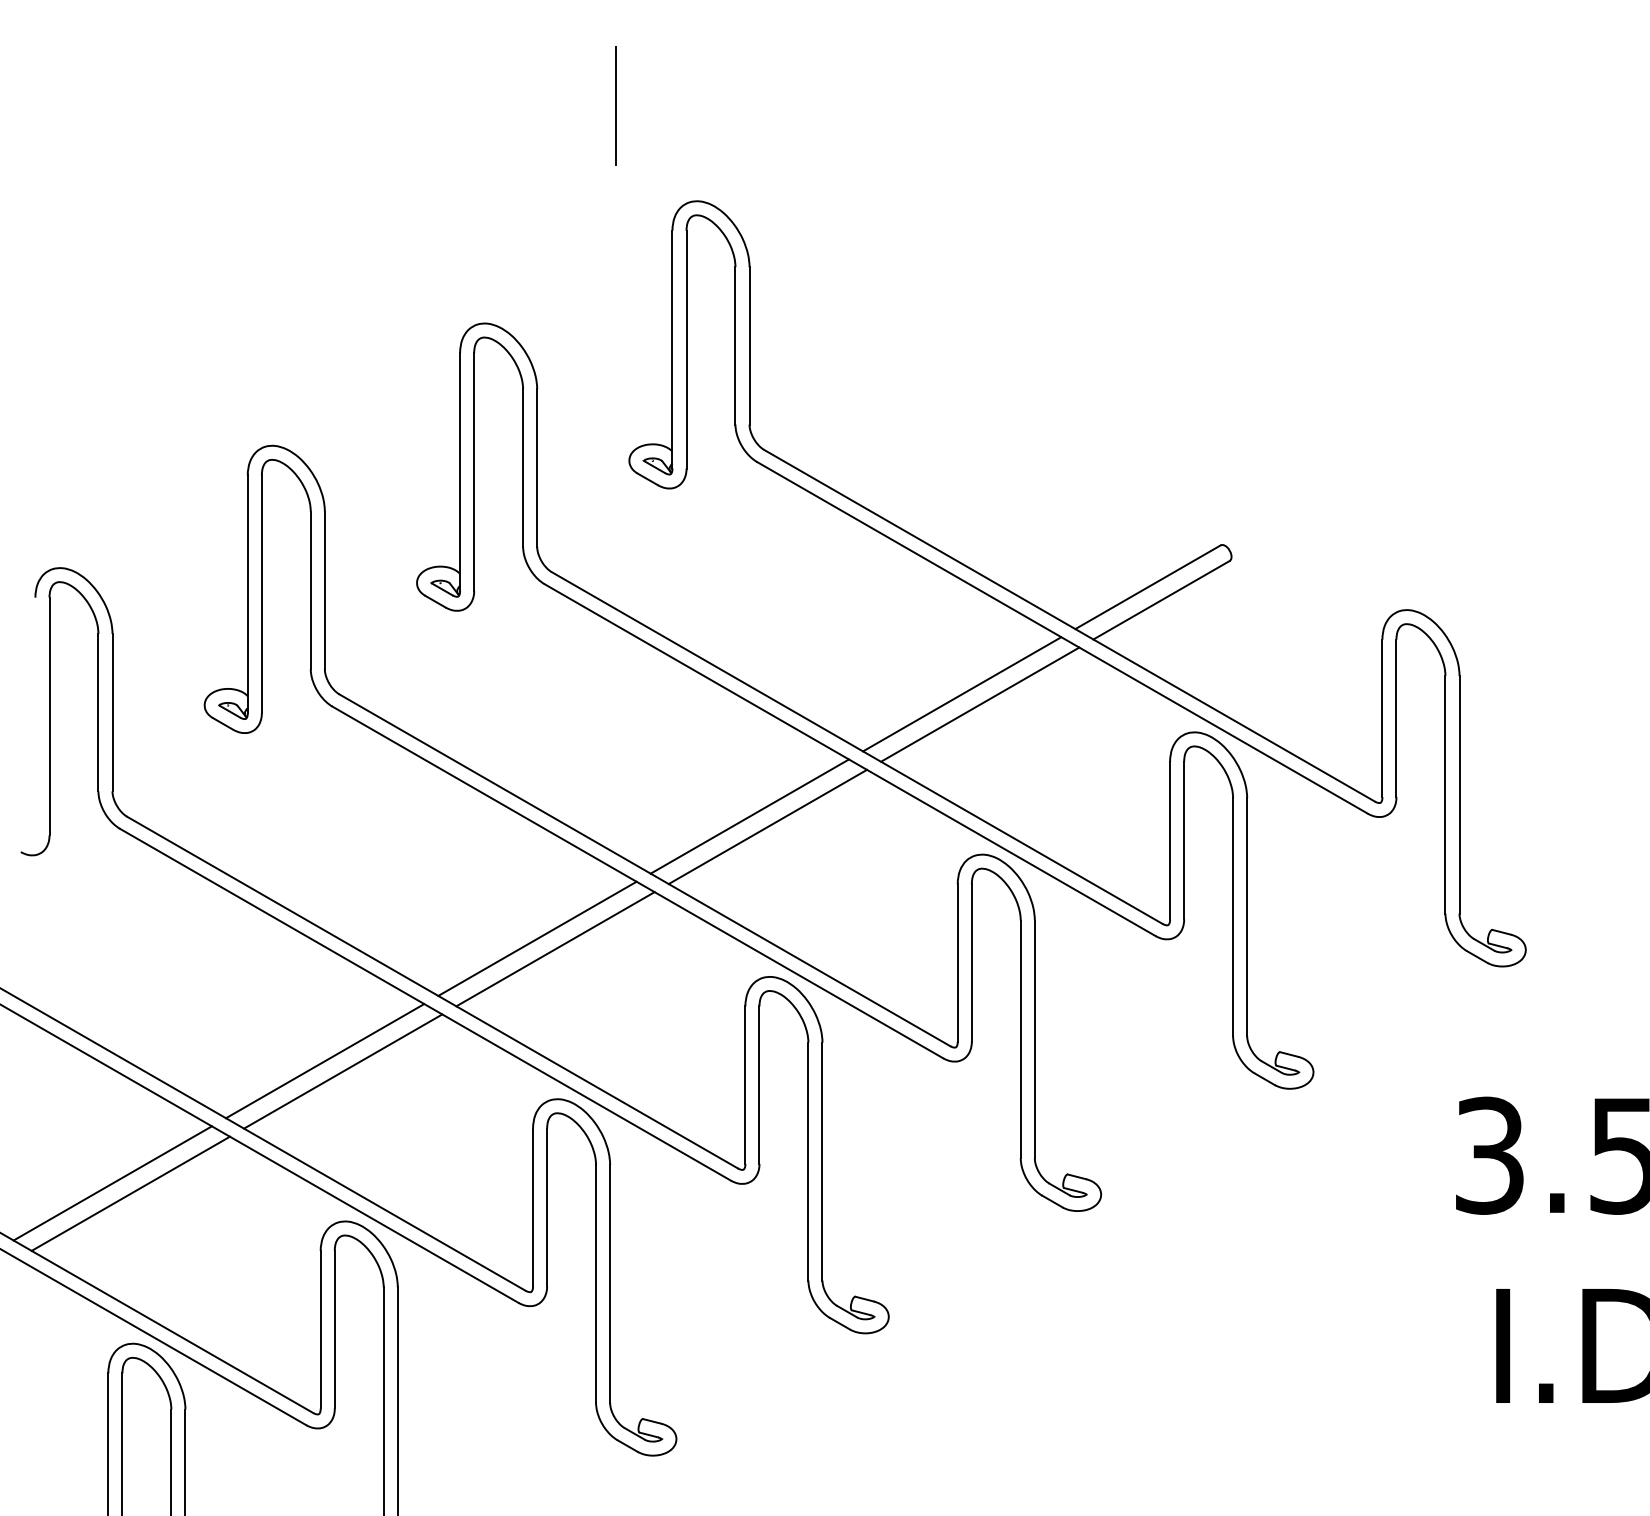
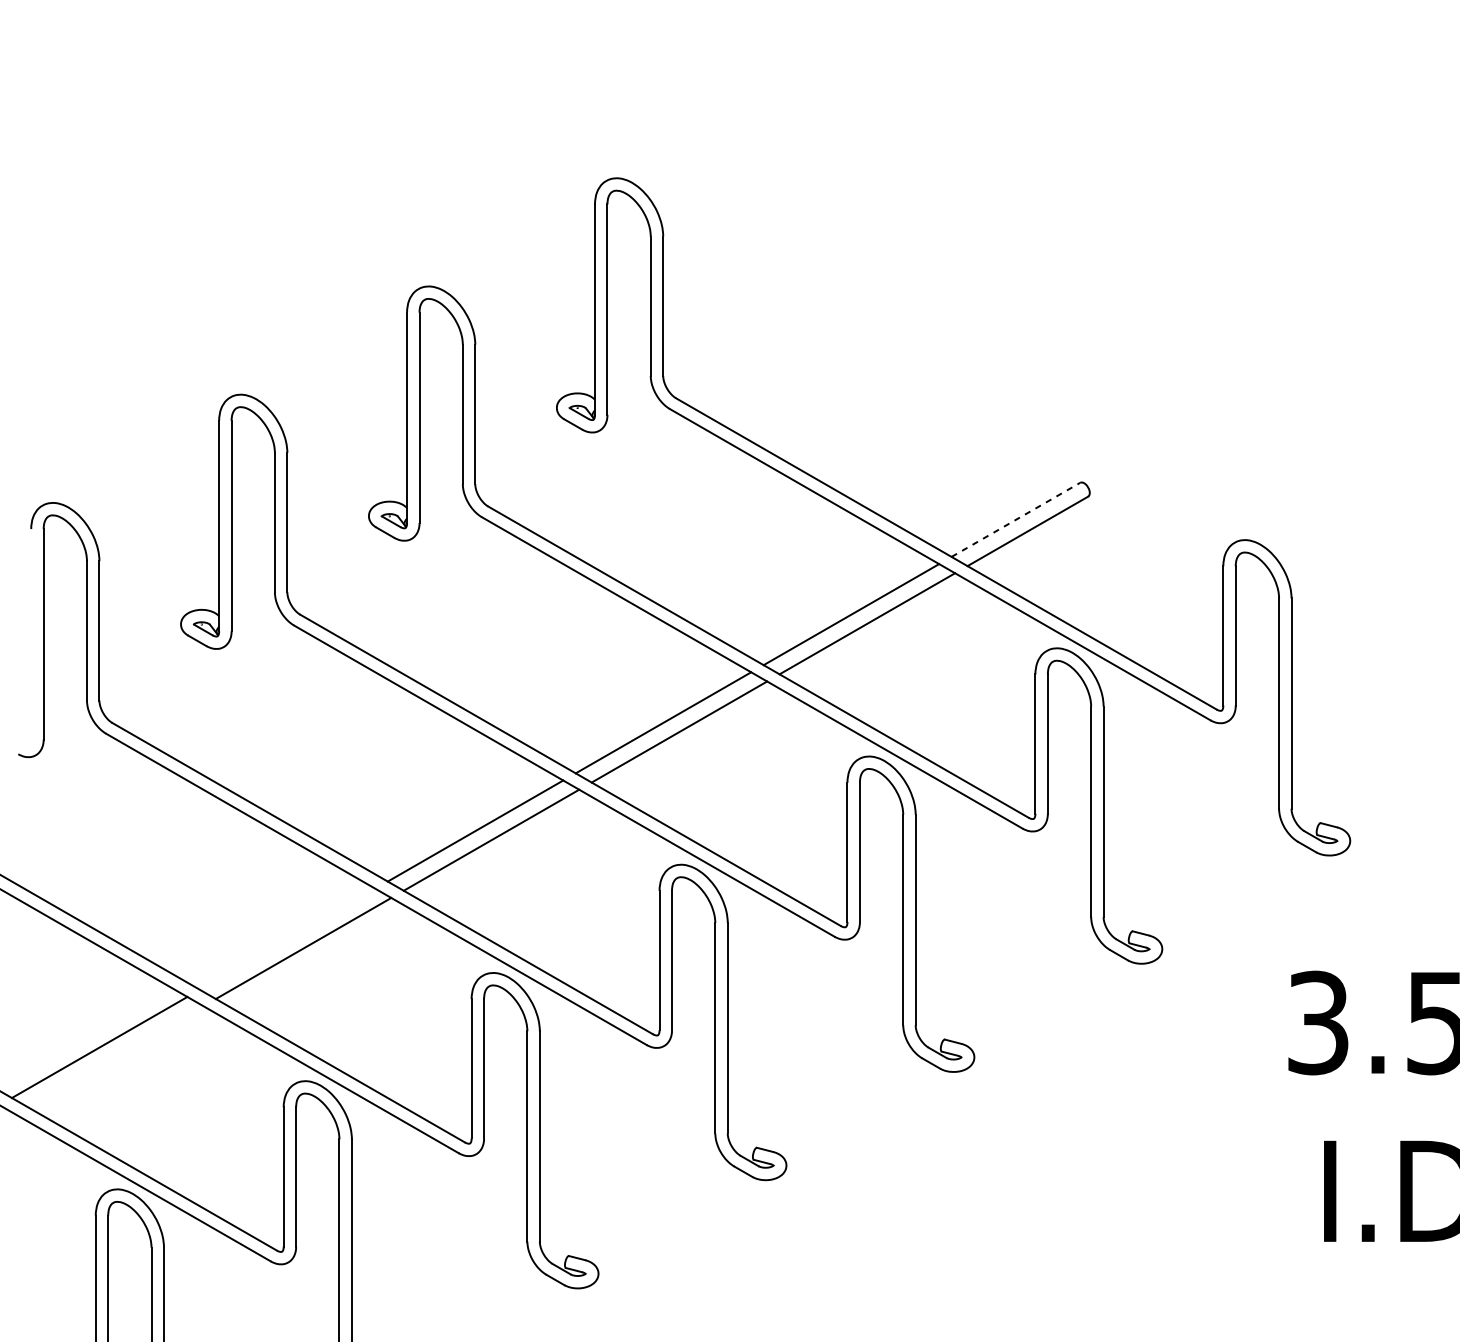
line: (615, 105) -> (544, 93), removed
line: (1148, 587) -> (1016, 520), solid -> dashed
line: (325, 1061) -> (287, 939), removed
line: (130, 1193) -> (115, 1056), removed

